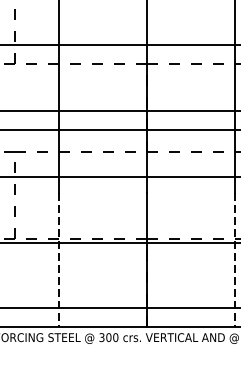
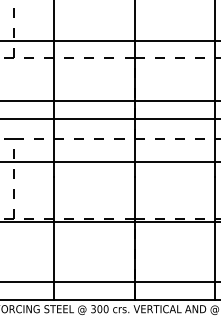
line: (59, 260) -> (54, 238), dashed -> solid
line: (235, 260) -> (215, 238), dashed -> solid

